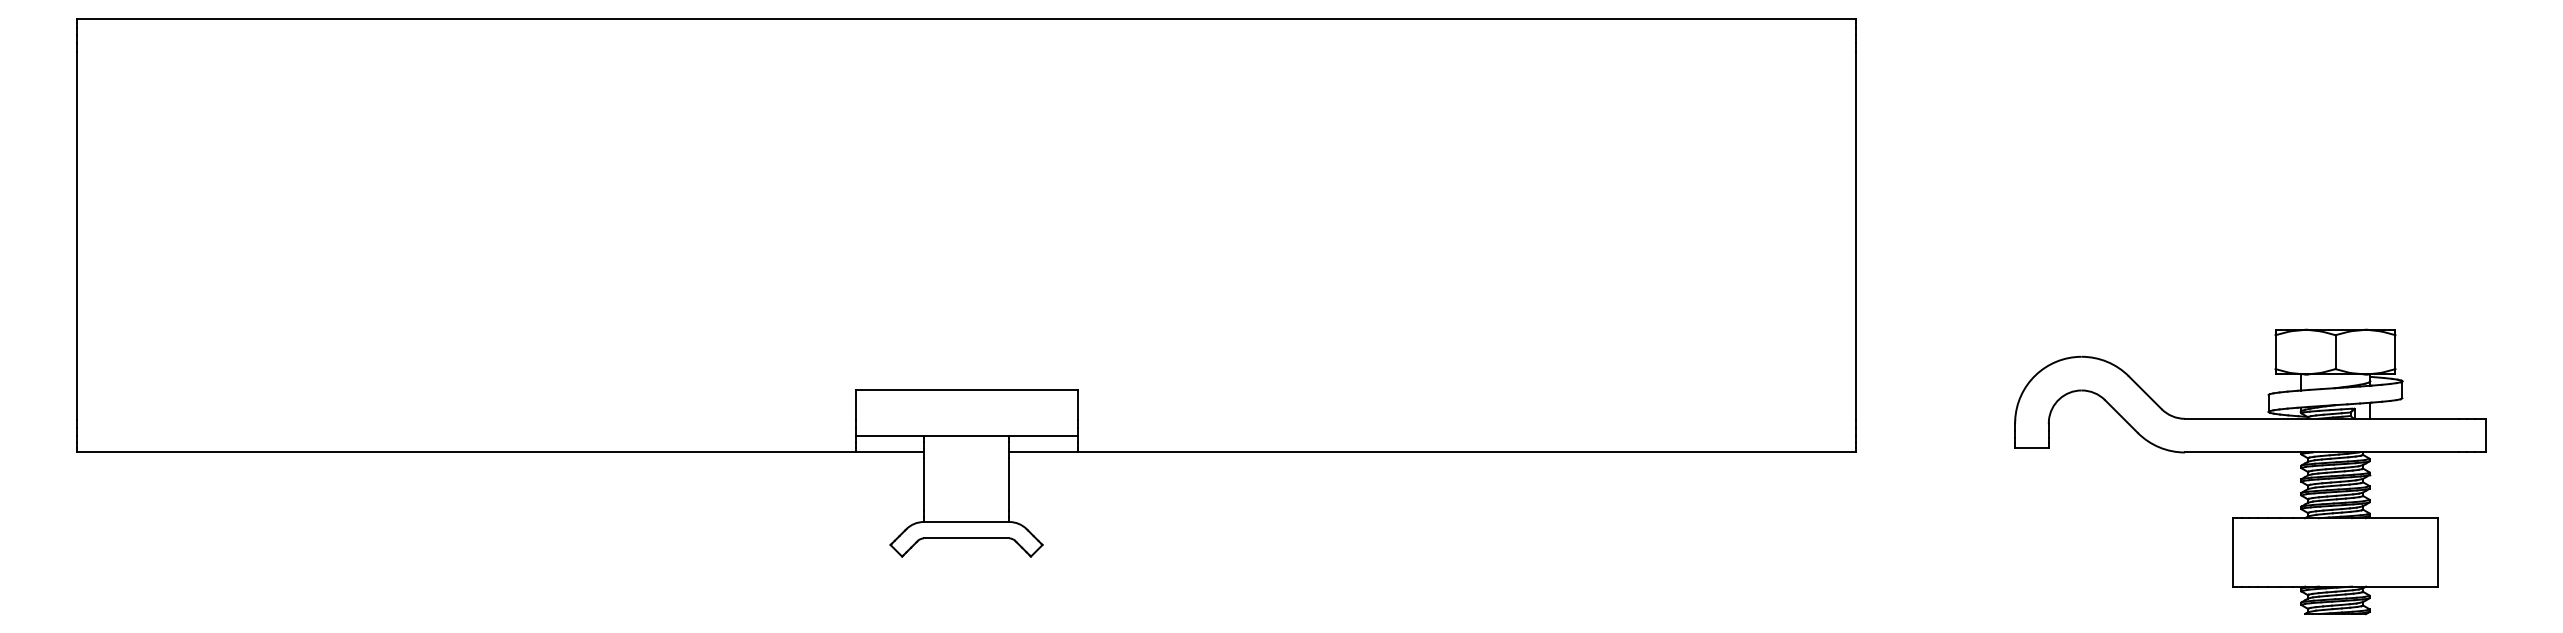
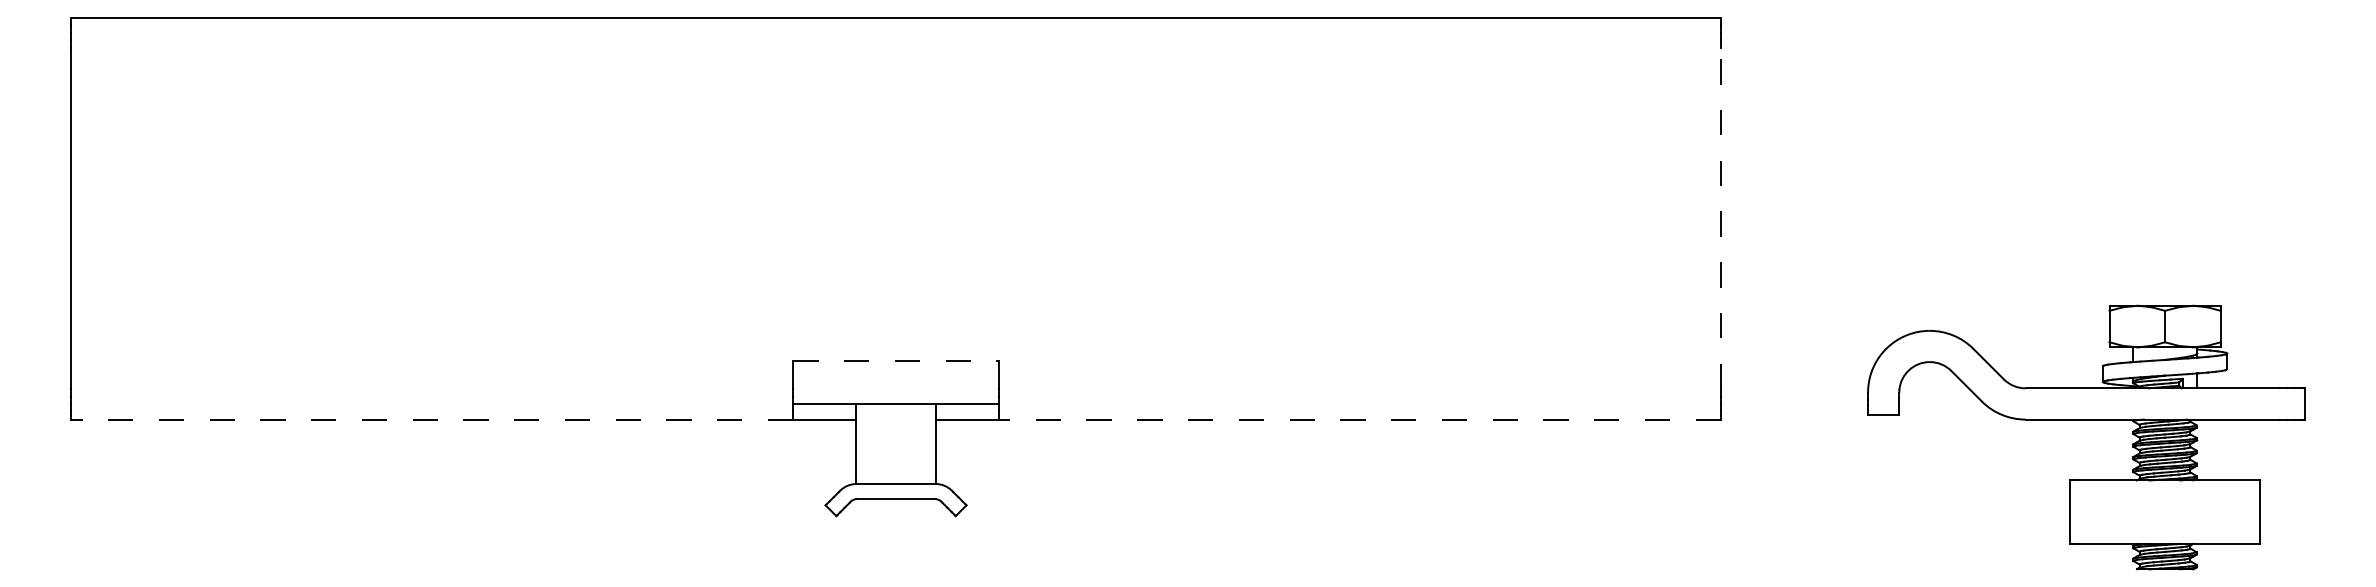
line: (1856, 235) -> (1721, 218), solid -> dashed
line: (966, 389) -> (895, 361), solid -> dashed
line: (465, 452) -> (431, 419), solid -> dashed
line: (1466, 452) -> (1359, 419), solid -> dashed

